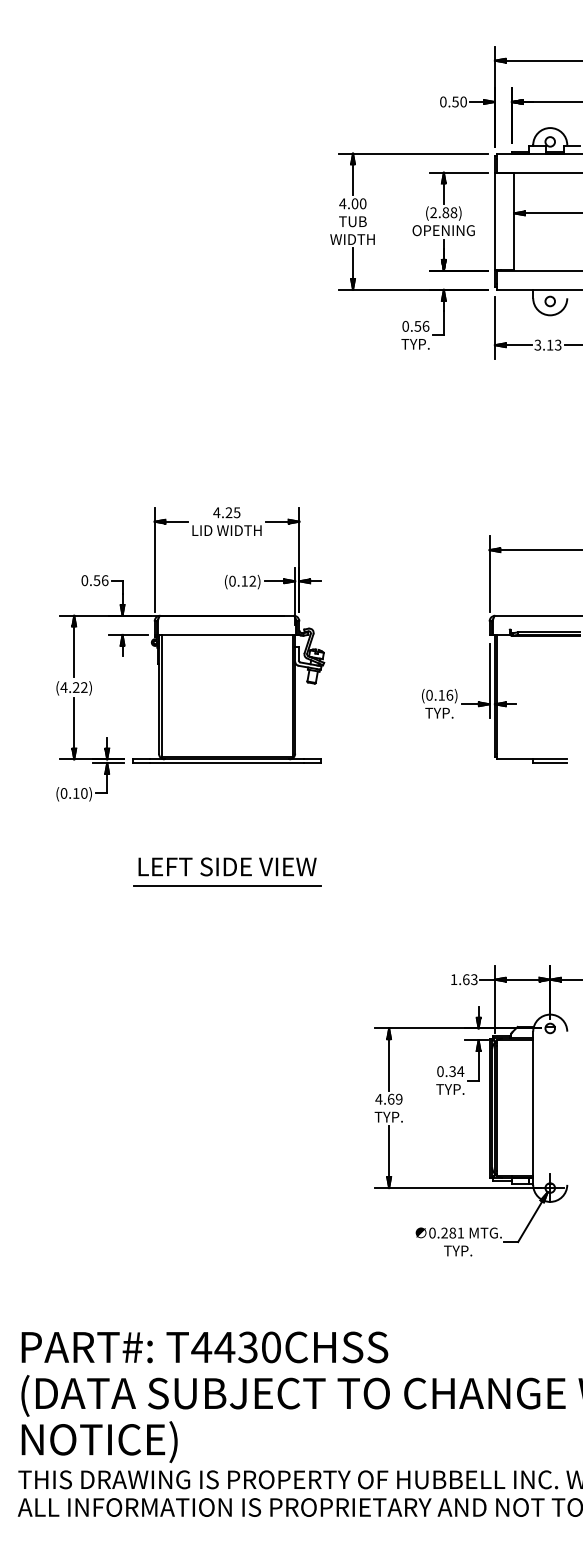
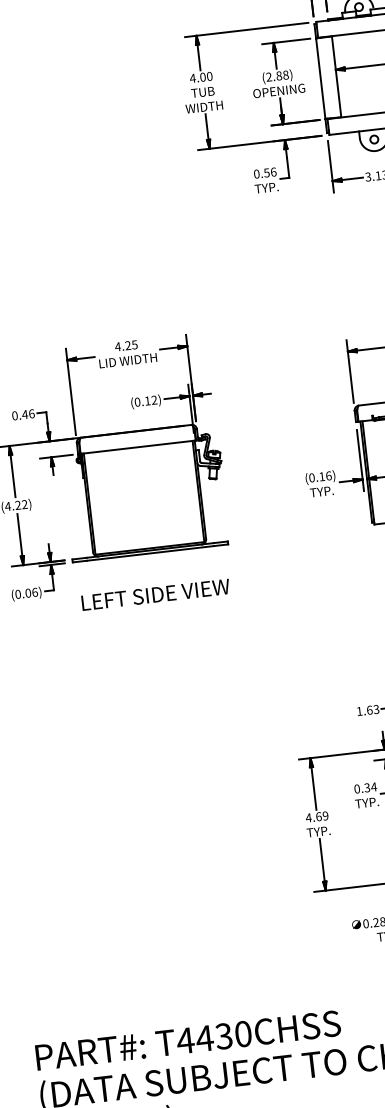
text: (96, 580) -> (24, 414), 0.56 -> 0.46
text: (80, 793) -> (31, 592), (0.10) -> (0.06)
text: (227, 866) -> (155, 594), moved
line: (227, 885) -> (162, 655), removed

